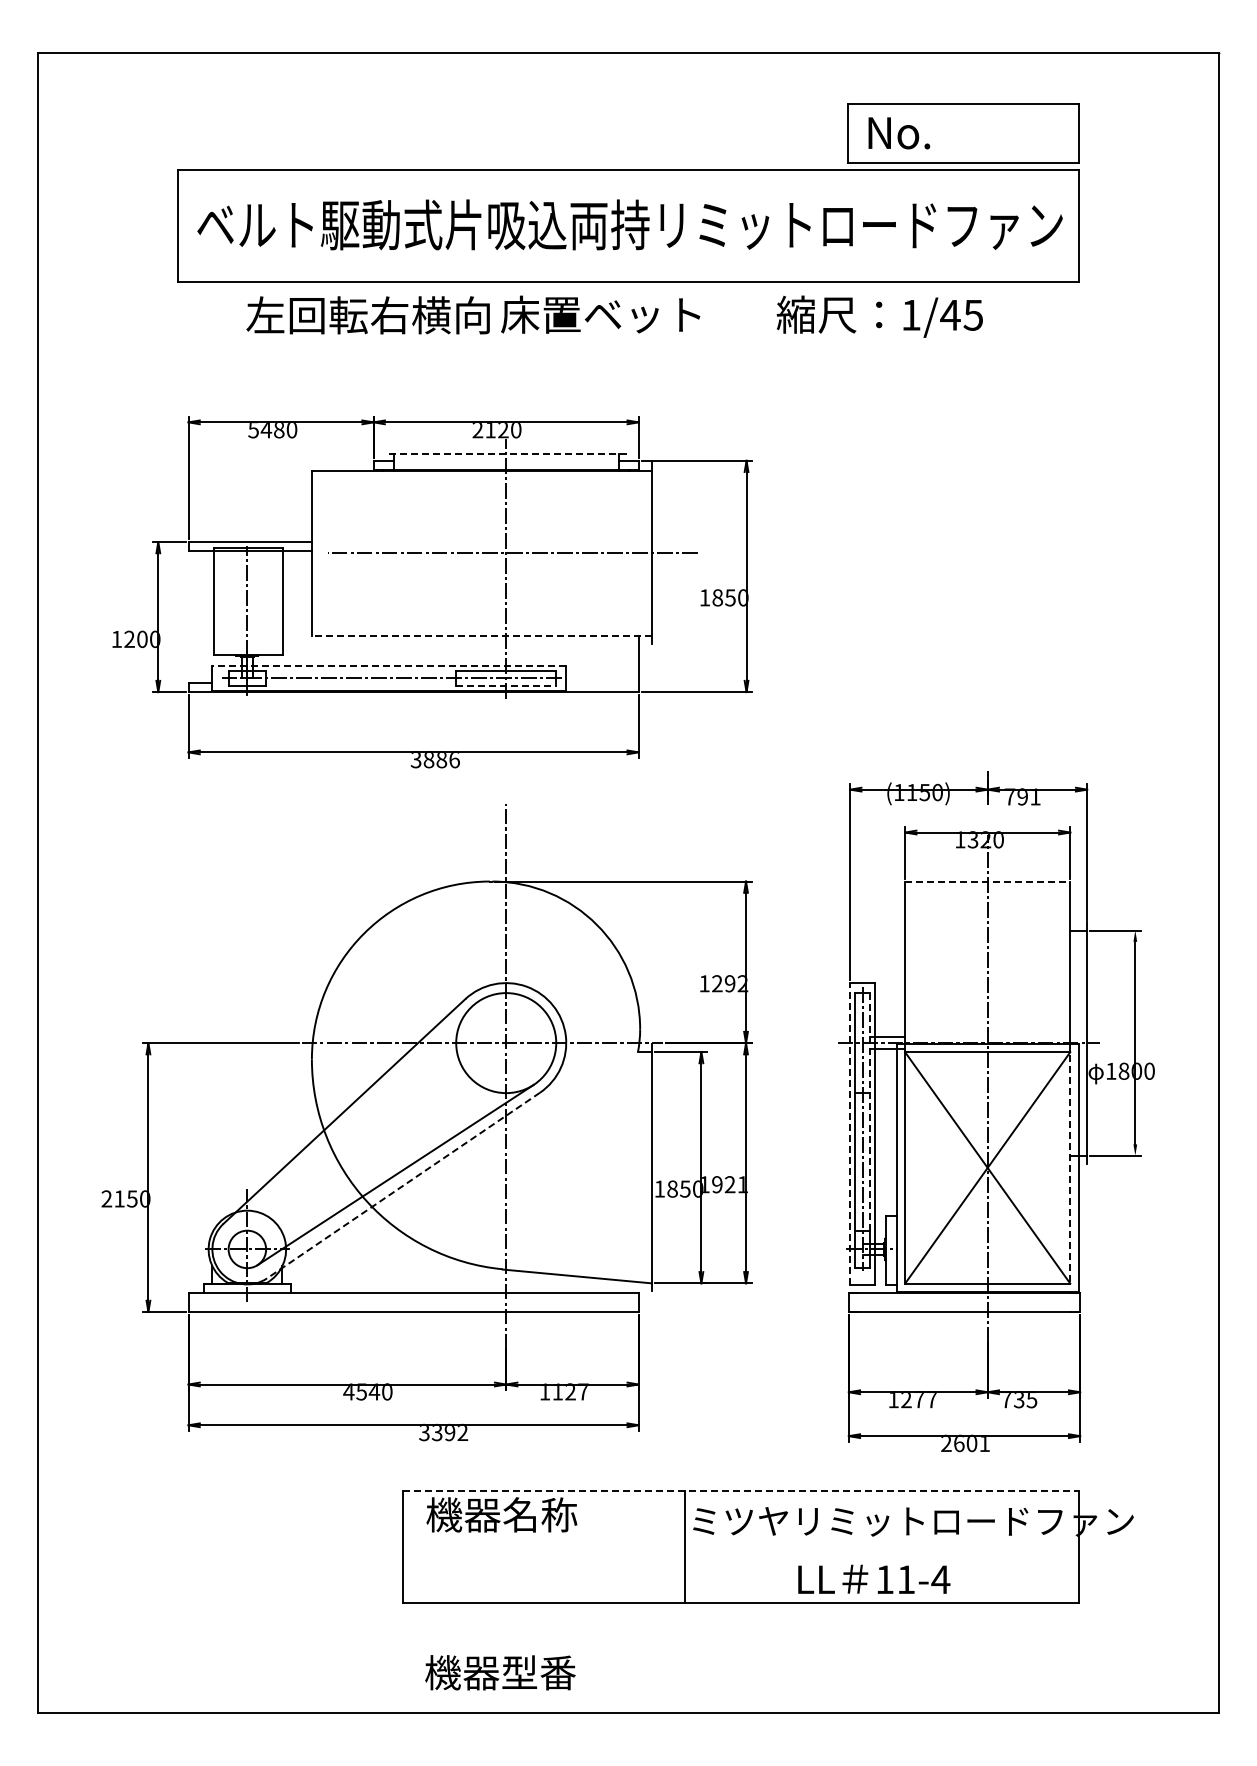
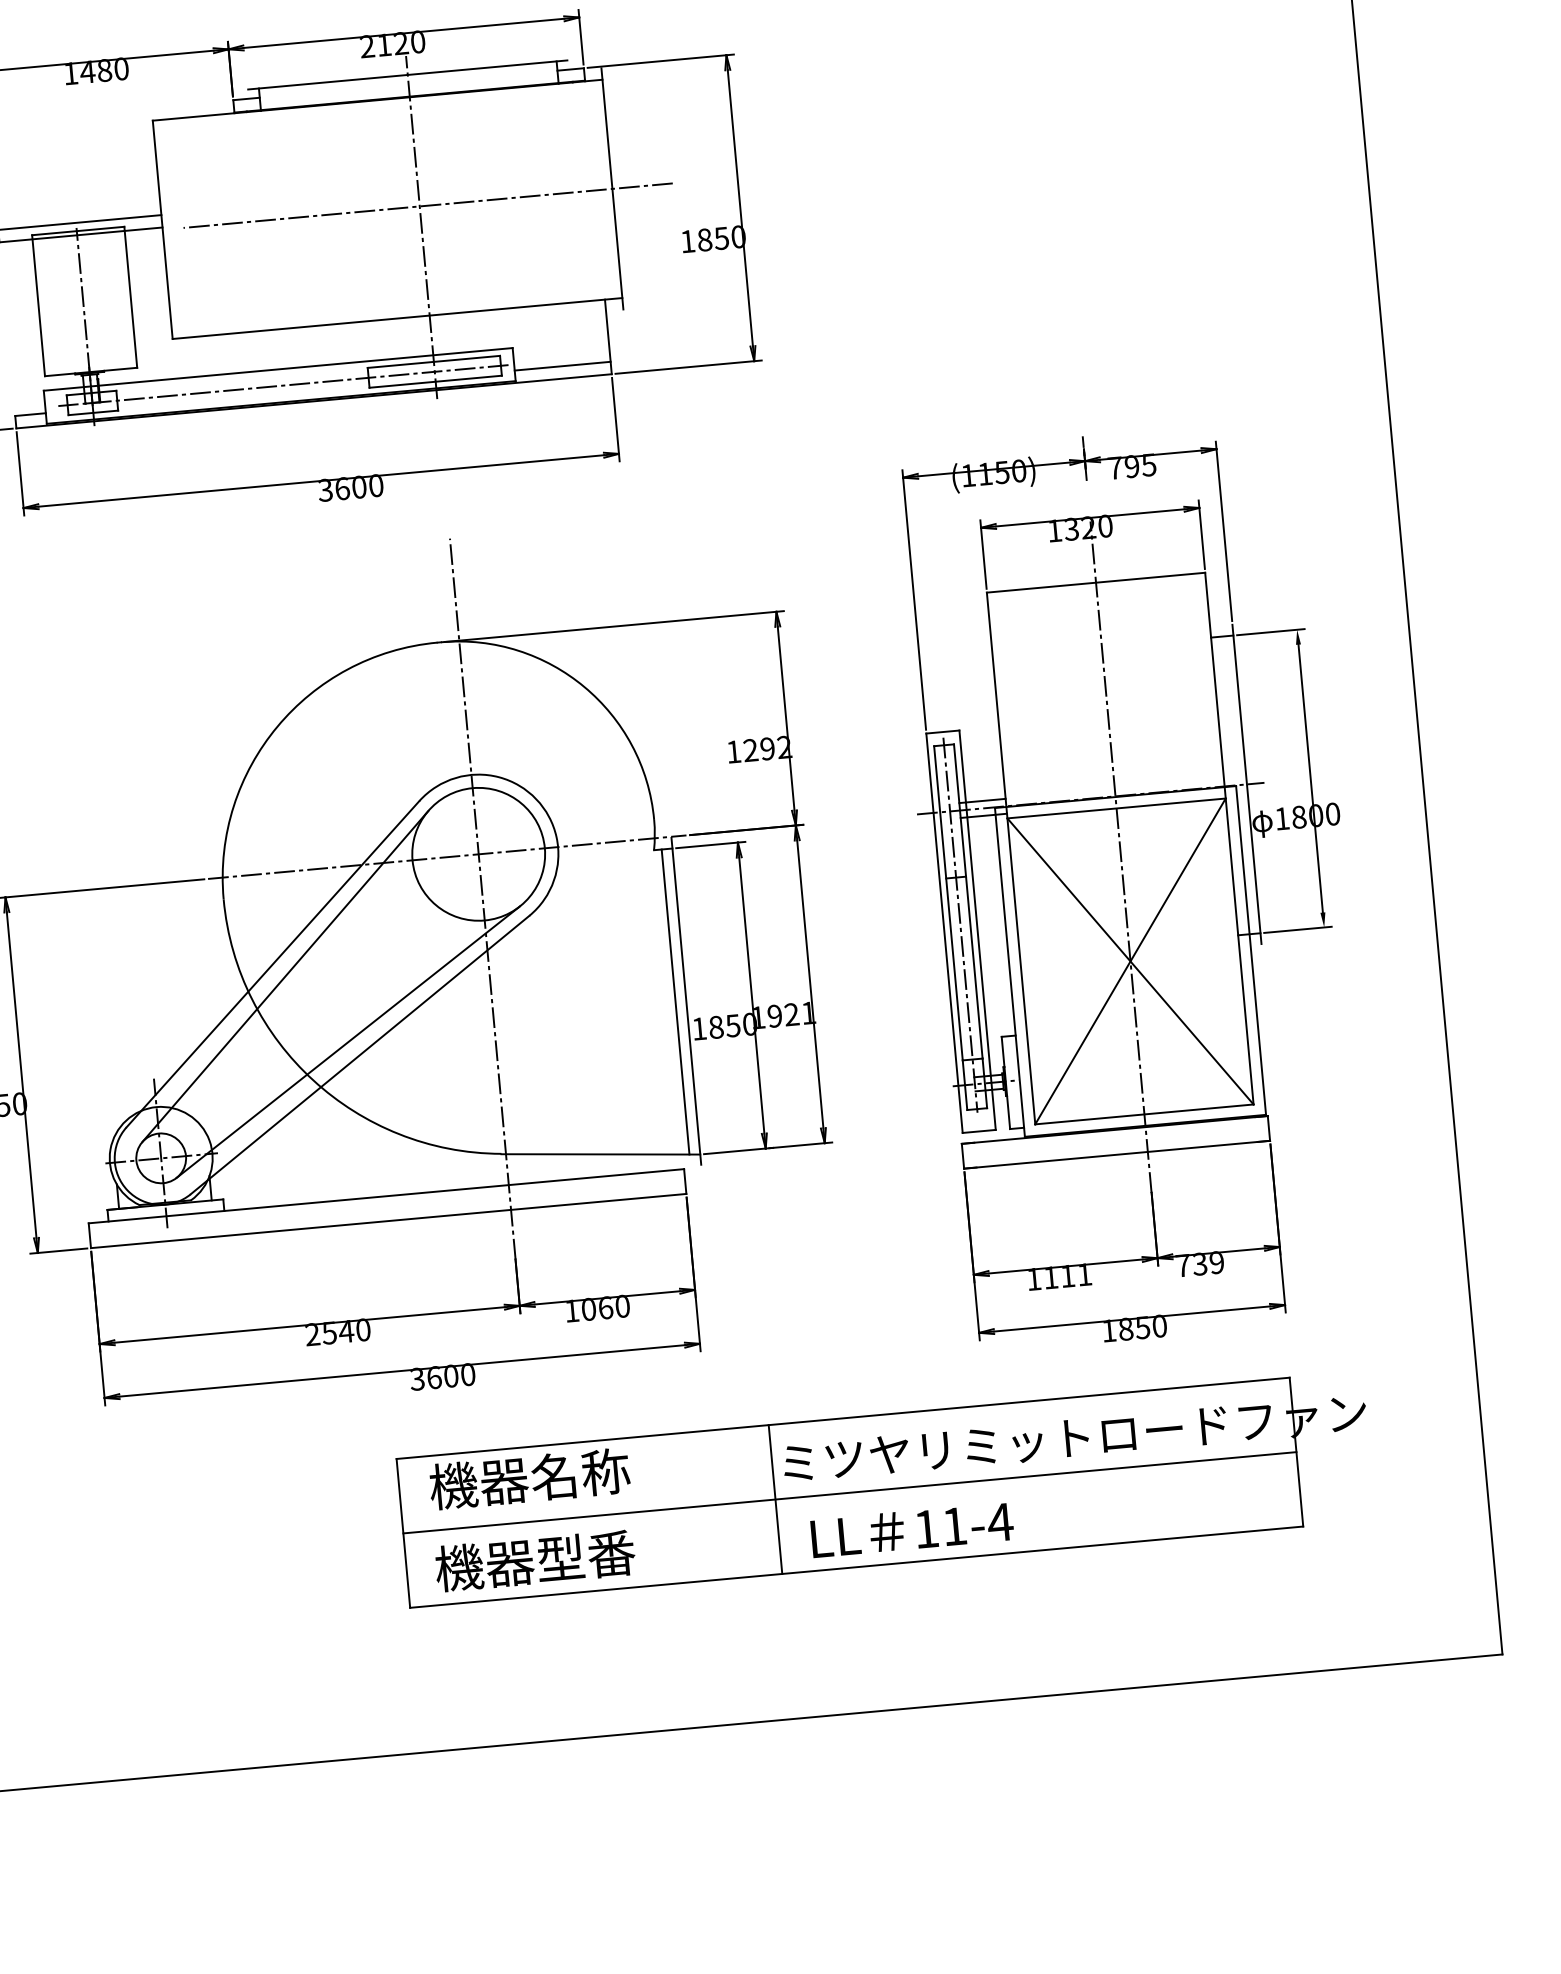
text: (253, 430) -> (70, 74), 5480 -> 1480
line: (506, 453) -> (408, 74), dashed -> solid
line: (481, 635) -> (396, 318), dashed -> solid
line: (388, 665) -> (277, 369), dashed -> solid
line: (602, 682) -> (562, 365), added
line: (506, 685) -> (436, 381), dashed -> solid
text: (441, 760) -> (359, 488), 3886 -> 3600
text: (1035, 796) -> (1148, 464), 791 -> 795
line: (987, 881) -> (1095, 582), dashed -> solid
line: (870, 1111) -> (968, 900), dashed -> solid
line: (352, 1121) -> (284, 976), added
line: (850, 1134) -> (945, 933), dashed -> solid
line: (1070, 1163) -> (1239, 945), dashed -> solid
line: (643, 1166) -> (675, 1000), added
line: (403, 1185) -> (359, 1055), dashed -> solid
text: (348, 1391) -> (312, 1334), 4540 -> 2540
text: (570, 1391) -> (605, 1307), 1127 -> 1060
text: (918, 1400) -> (1066, 1277), 1277 -> 1111
text: (1031, 1400) -> (1216, 1263), 735 -> 739
text: (450, 1432) -> (451, 1376), 3392 -> 3600
text: (965, 1443) -> (1134, 1328), 2601 -> 1850
line: (741, 1490) -> (843, 1417), dashed -> solid
line: (740, 1547) -> (849, 1493), added
text: (874, 1578) -> (912, 1528), moved
text: (500, 1672) -> (535, 1560), moved

